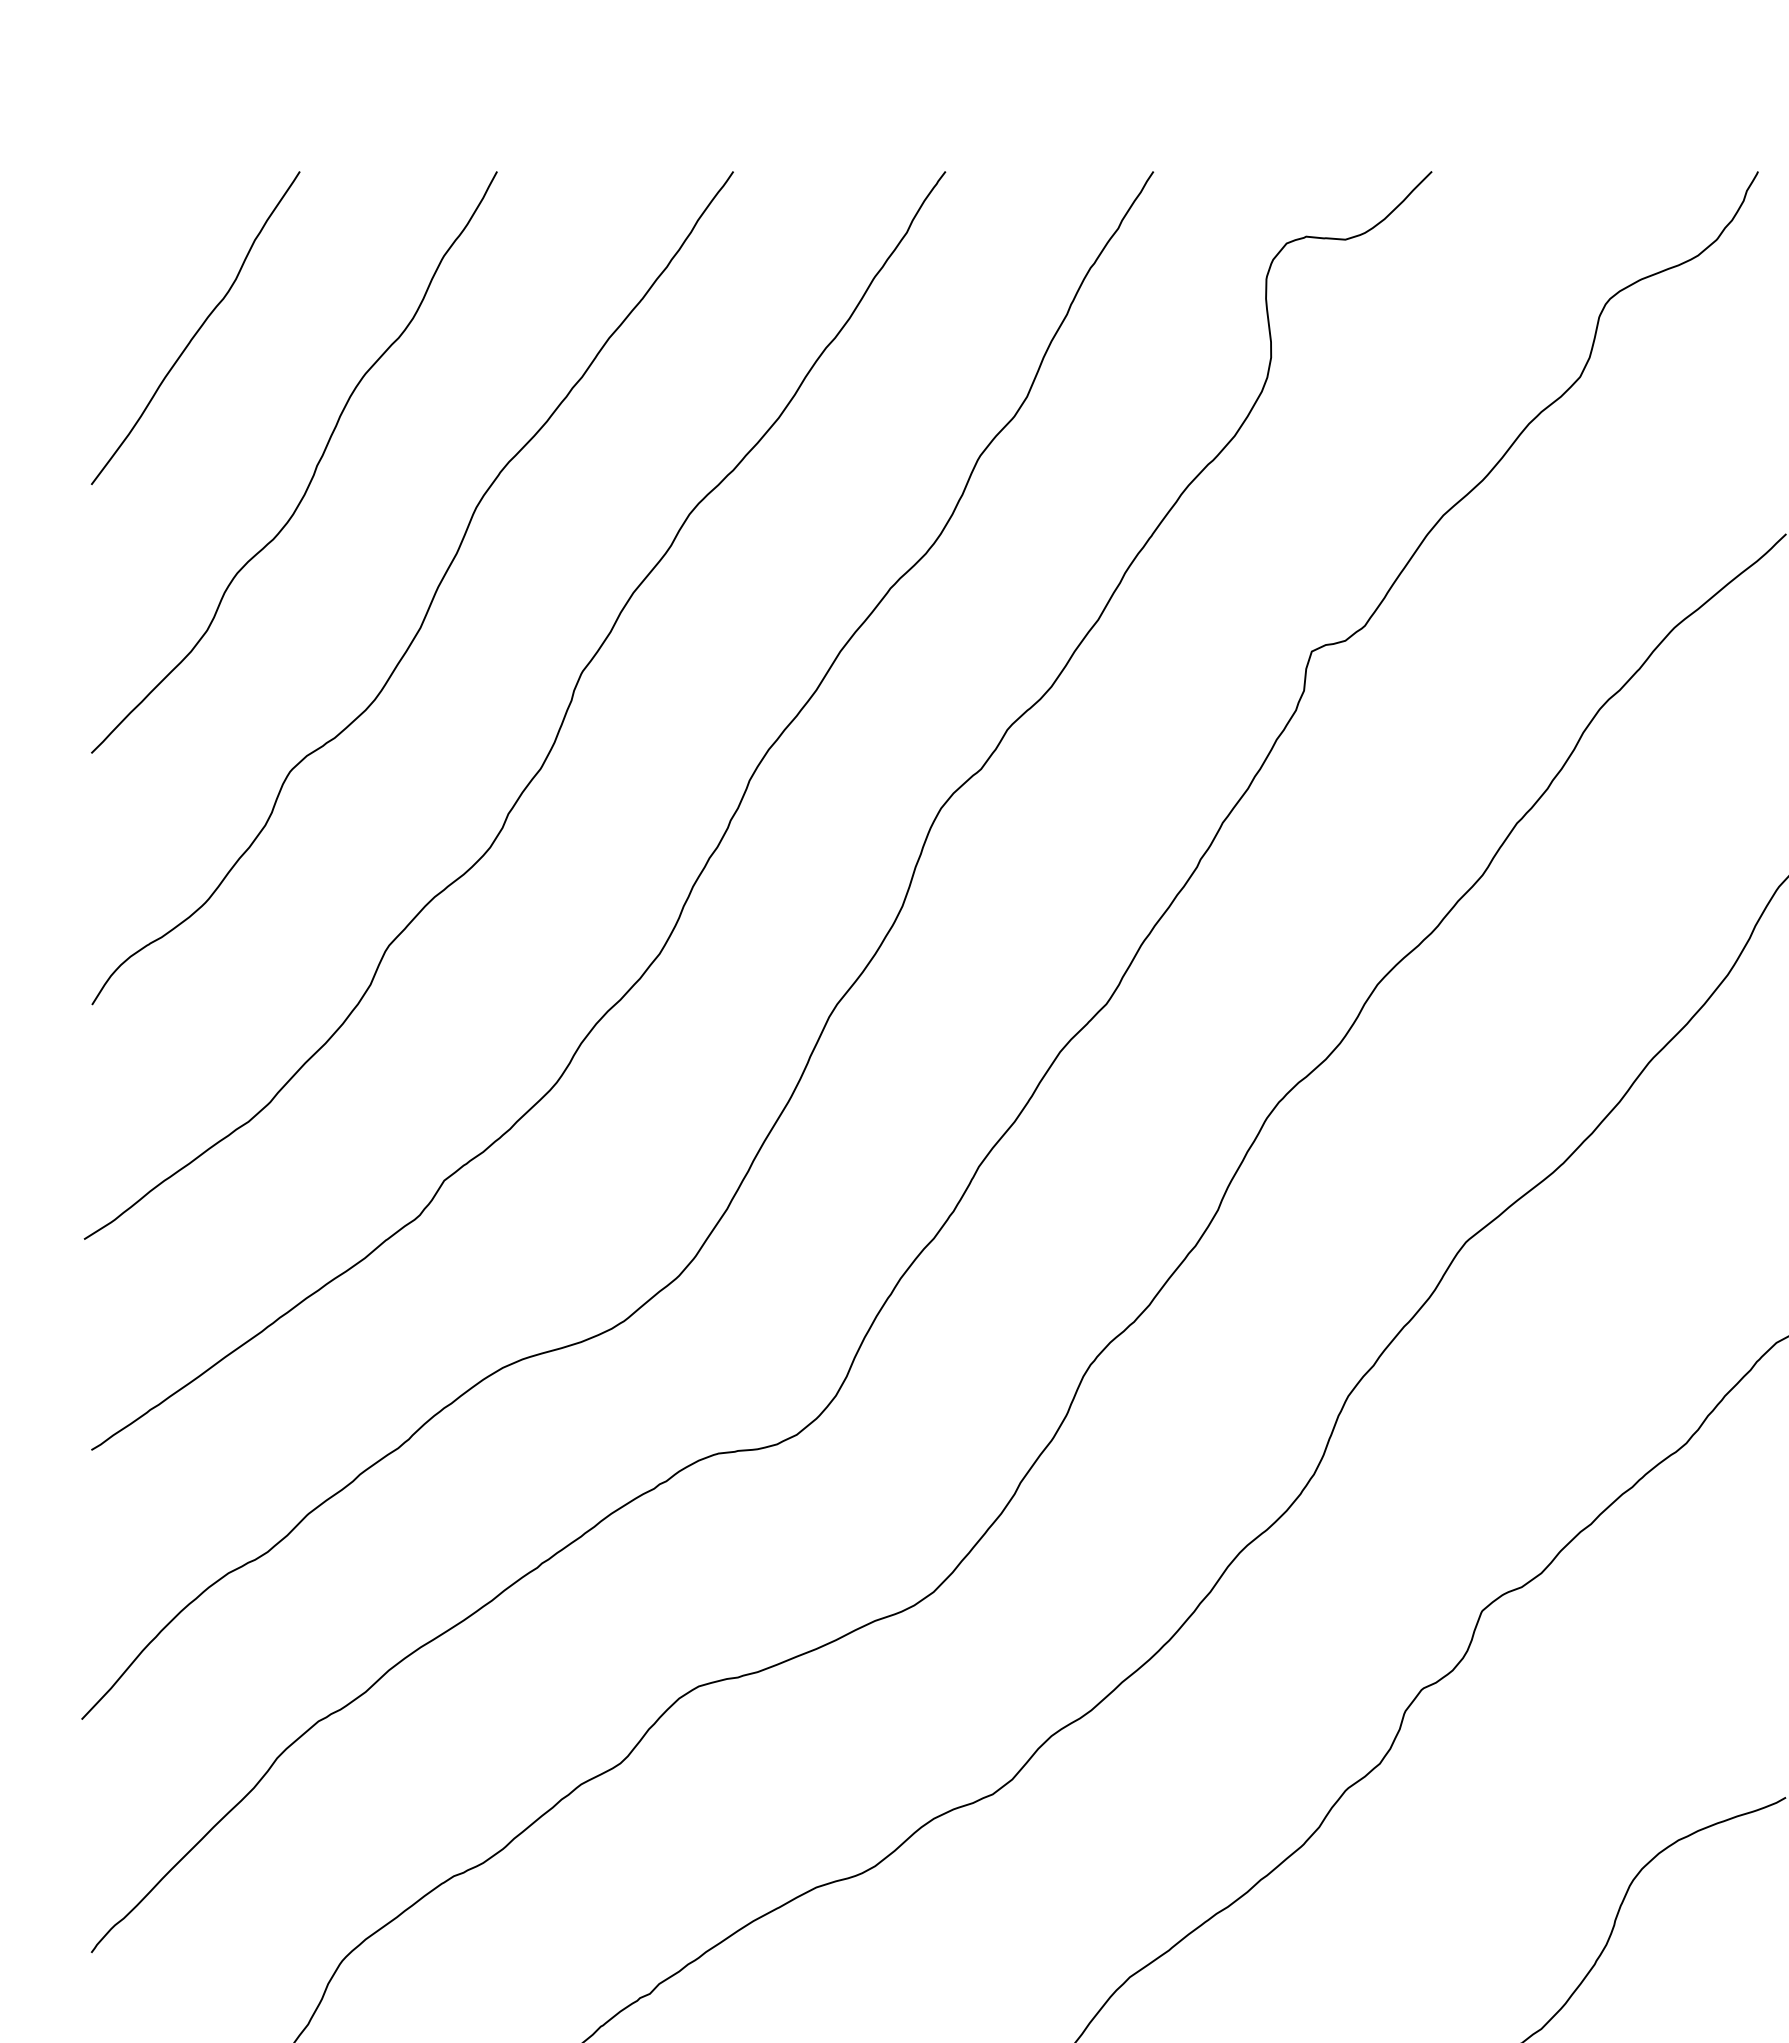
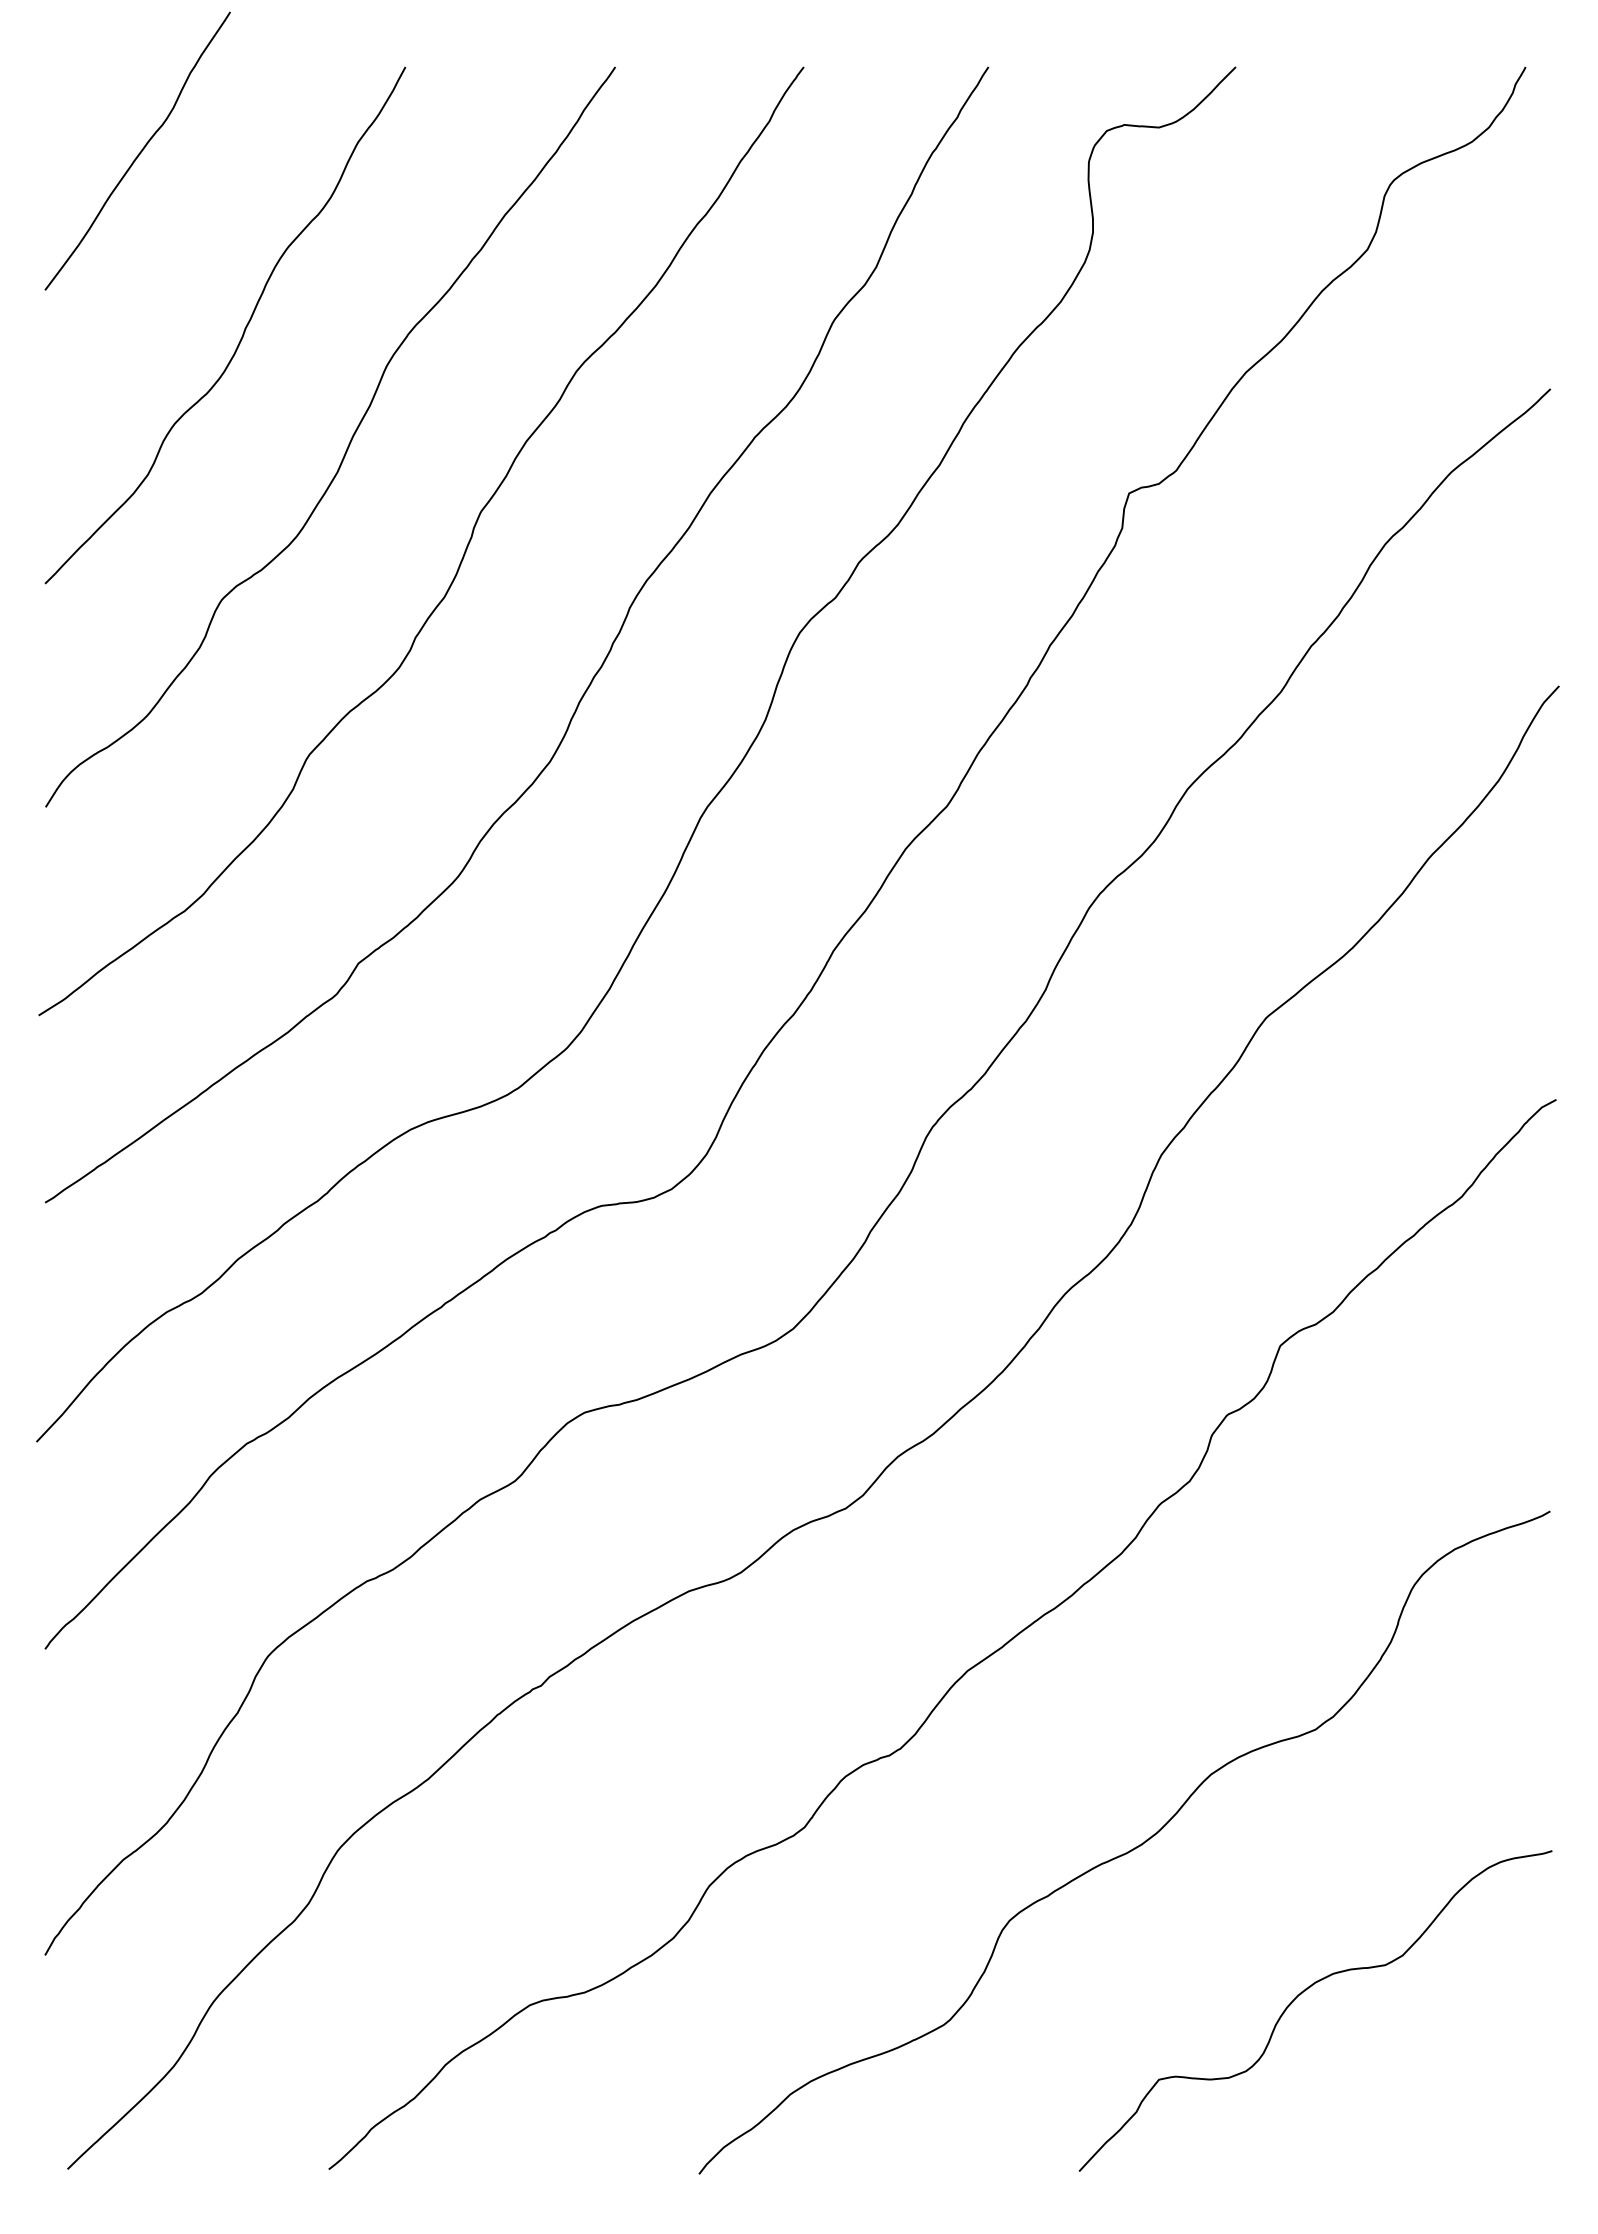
curve: (197, 329) -> (139, 152), moved

